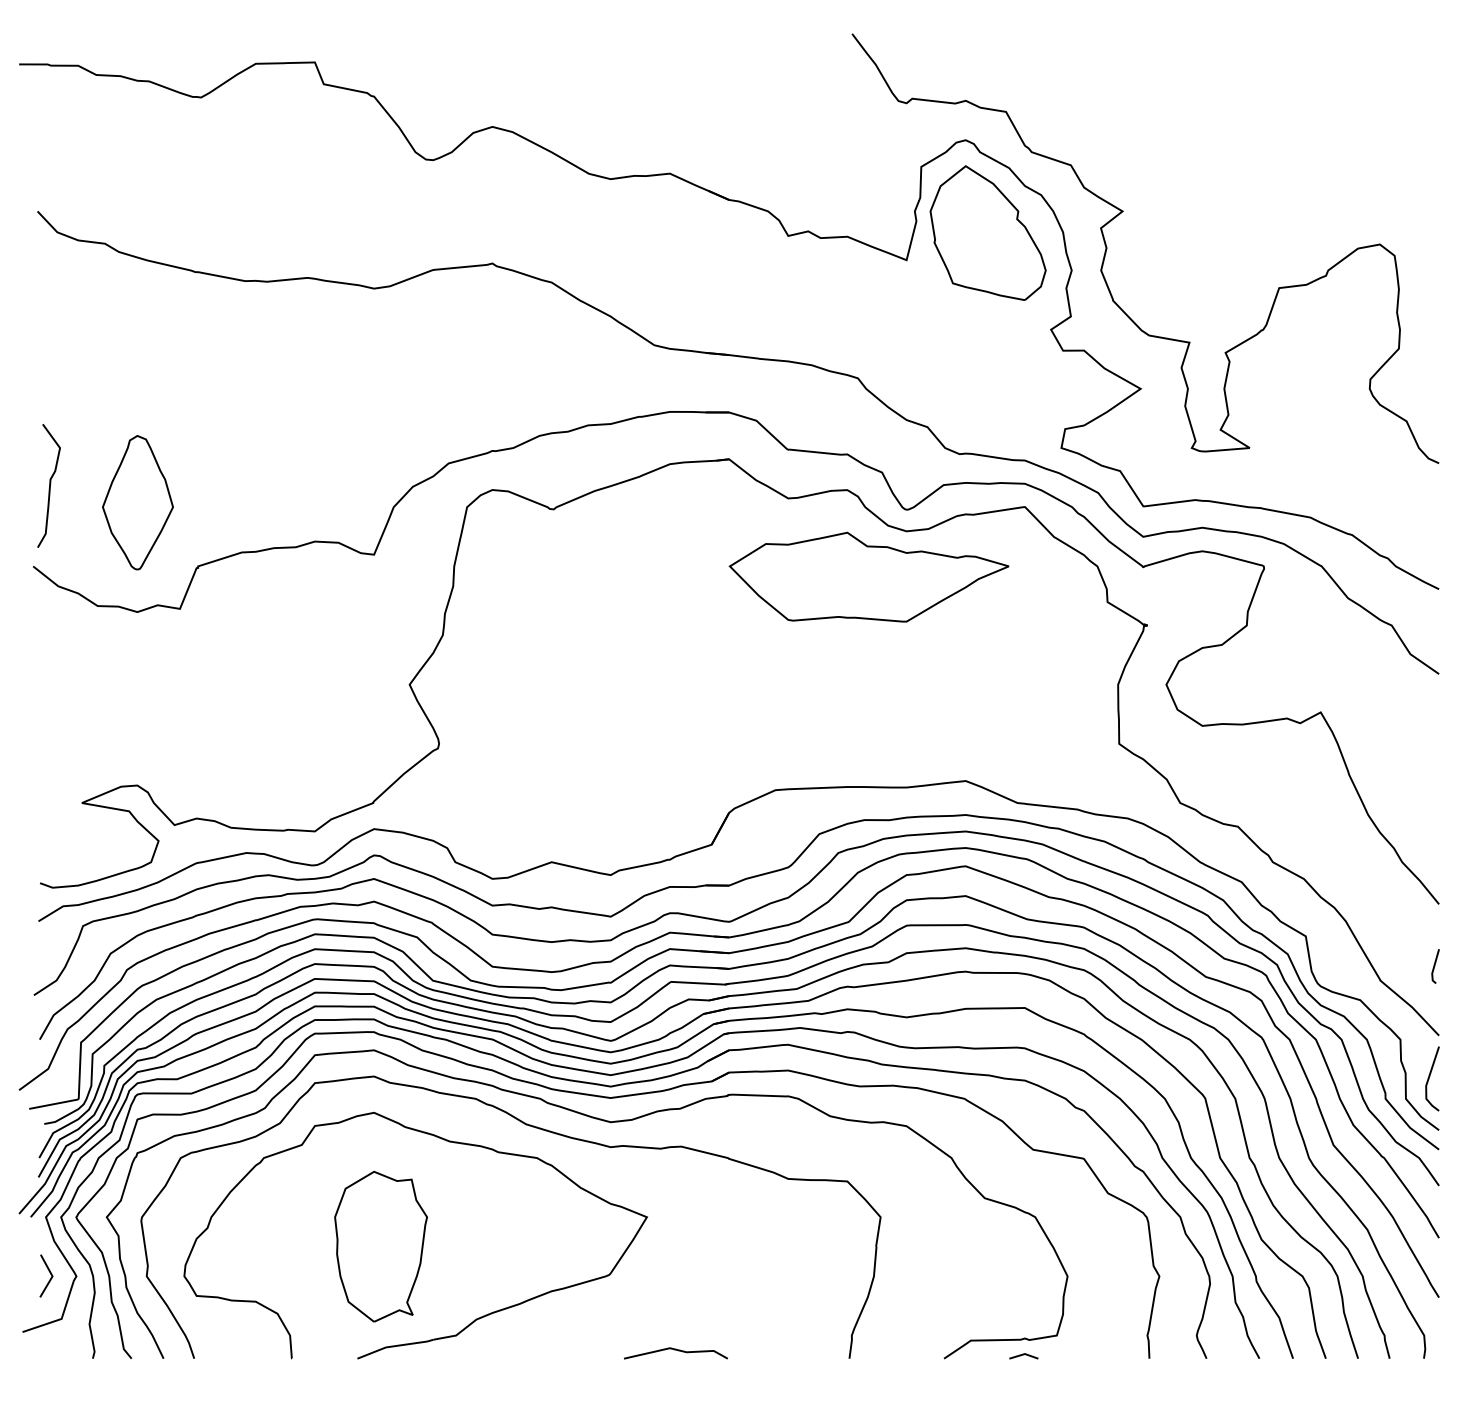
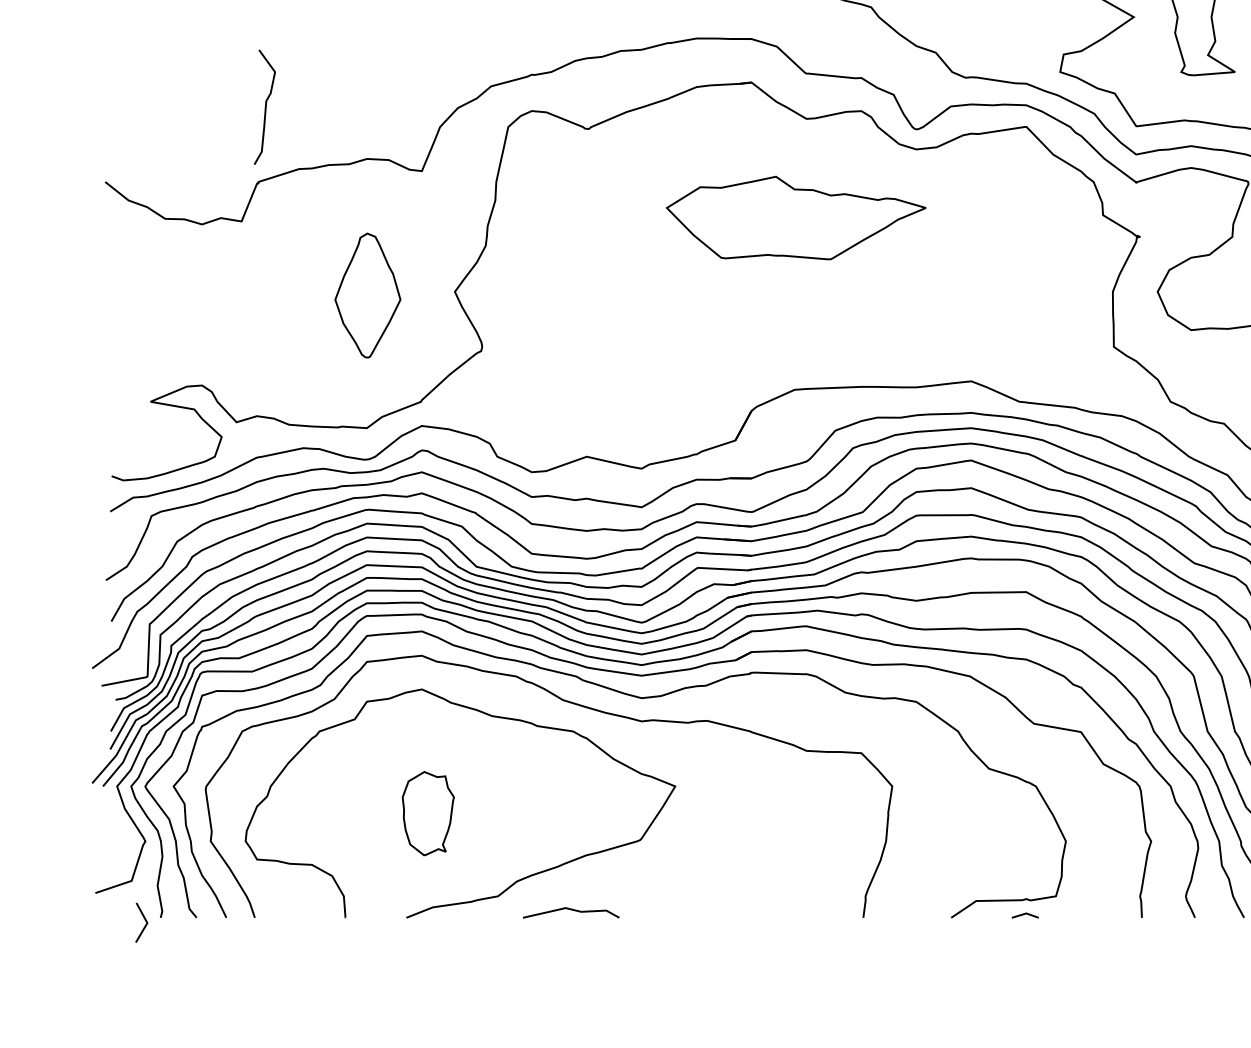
curve: (49, 485) -> (265, 106), moved
part: (137, 502) -> (367, 295), moved
part: (868, 576) -> (795, 217), moved
part: (380, 1246) -> (427, 813), size x0.6
line: (49, 1273) -> (144, 920), moved
curve: (675, 1350) -> (570, 910), moved

